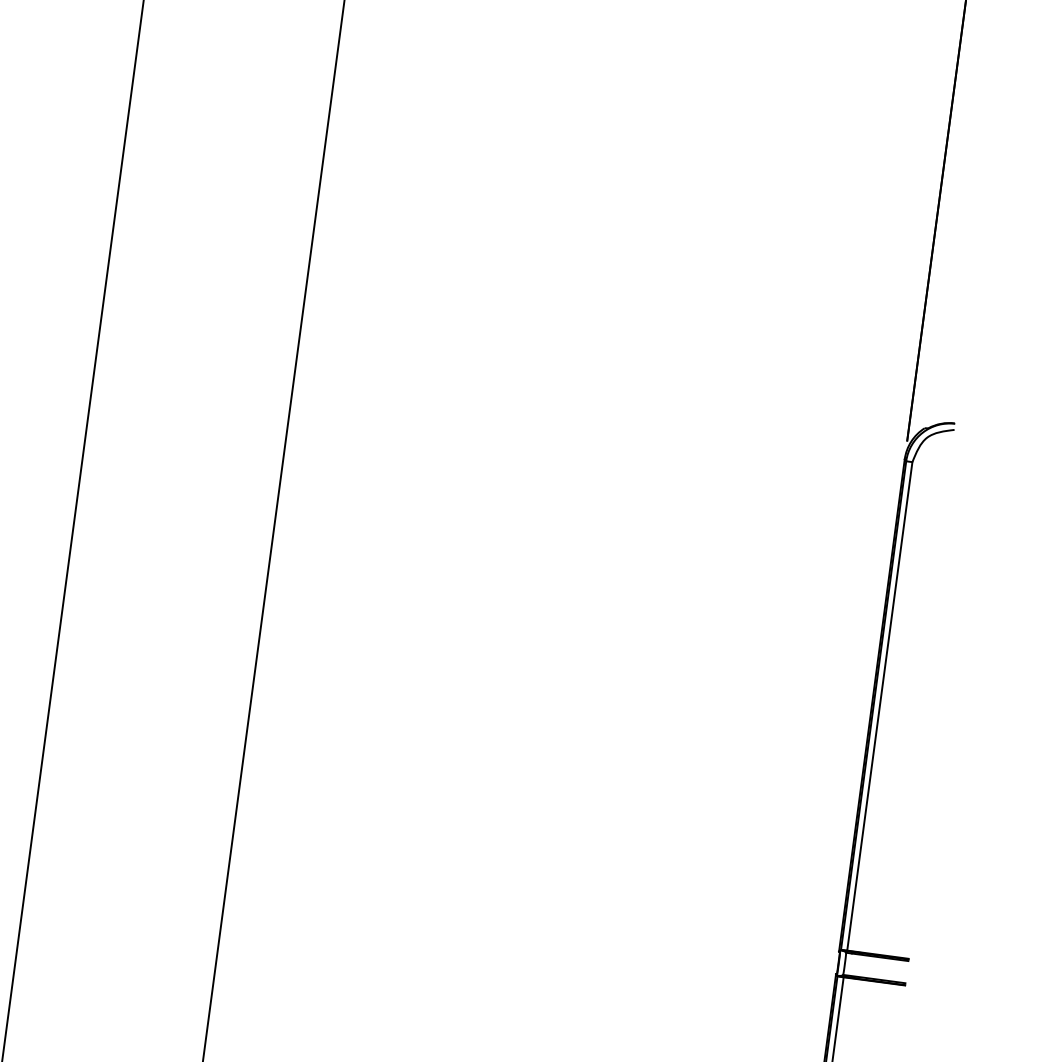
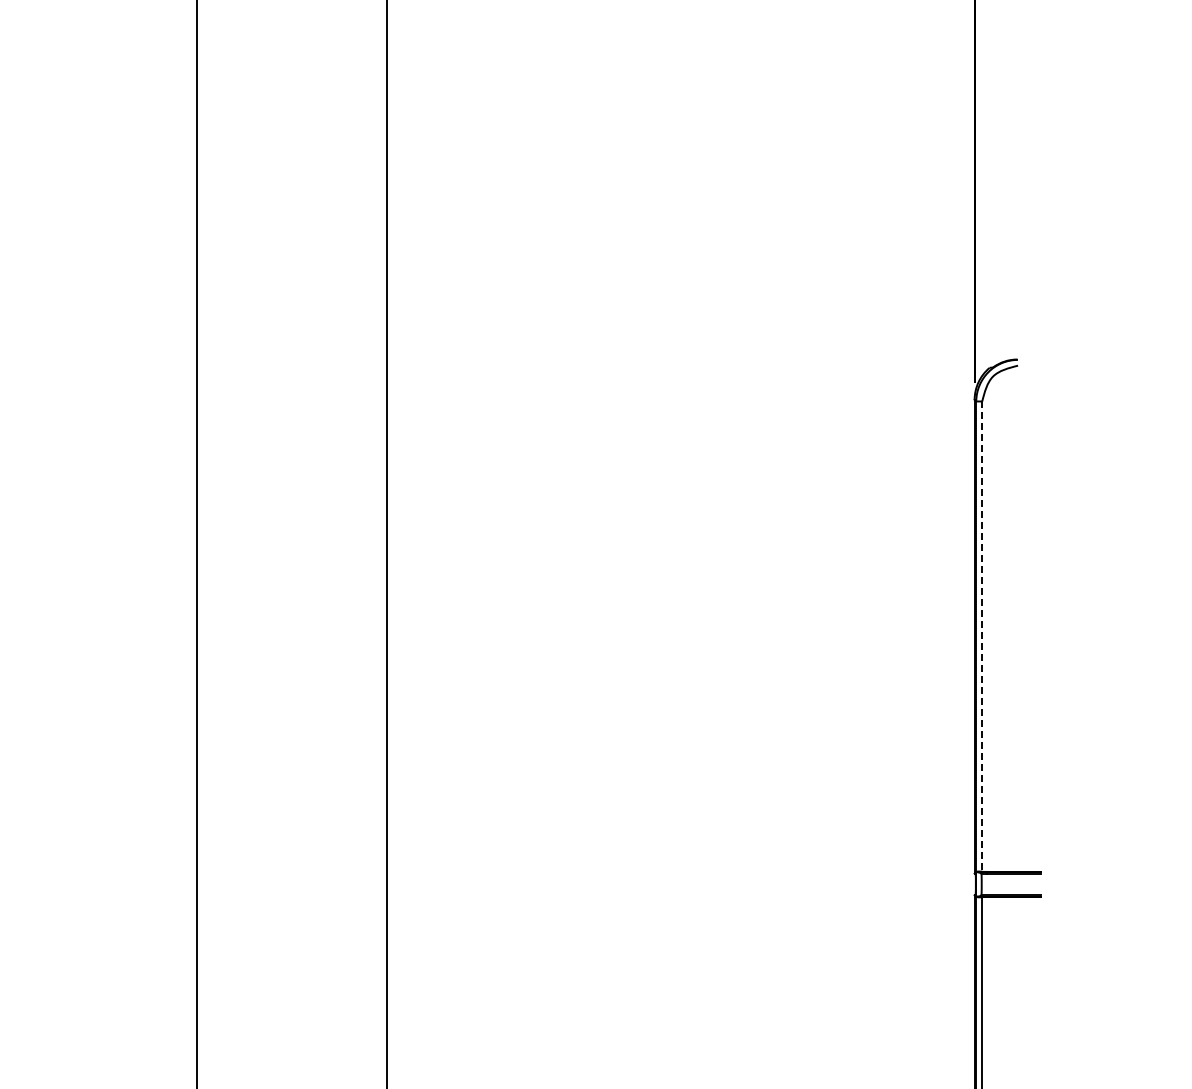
line: (879, 707) -> (982, 637), solid -> dashed

